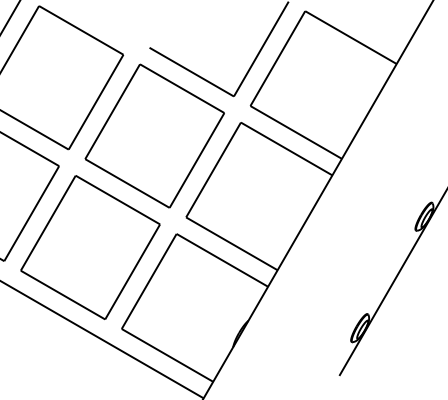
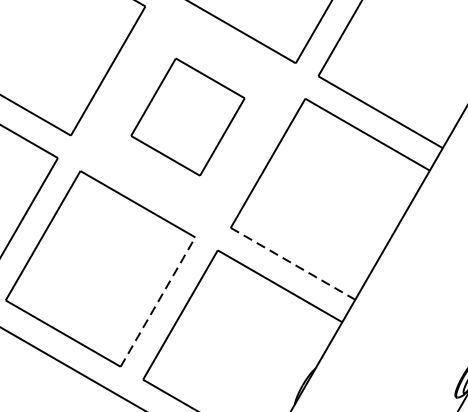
part: (154, 135) -> (187, 116), size x0.6
line: (231, 243) -> (292, 263), solid -> dashed
line: (132, 271) -> (157, 301), solid -> dashed

